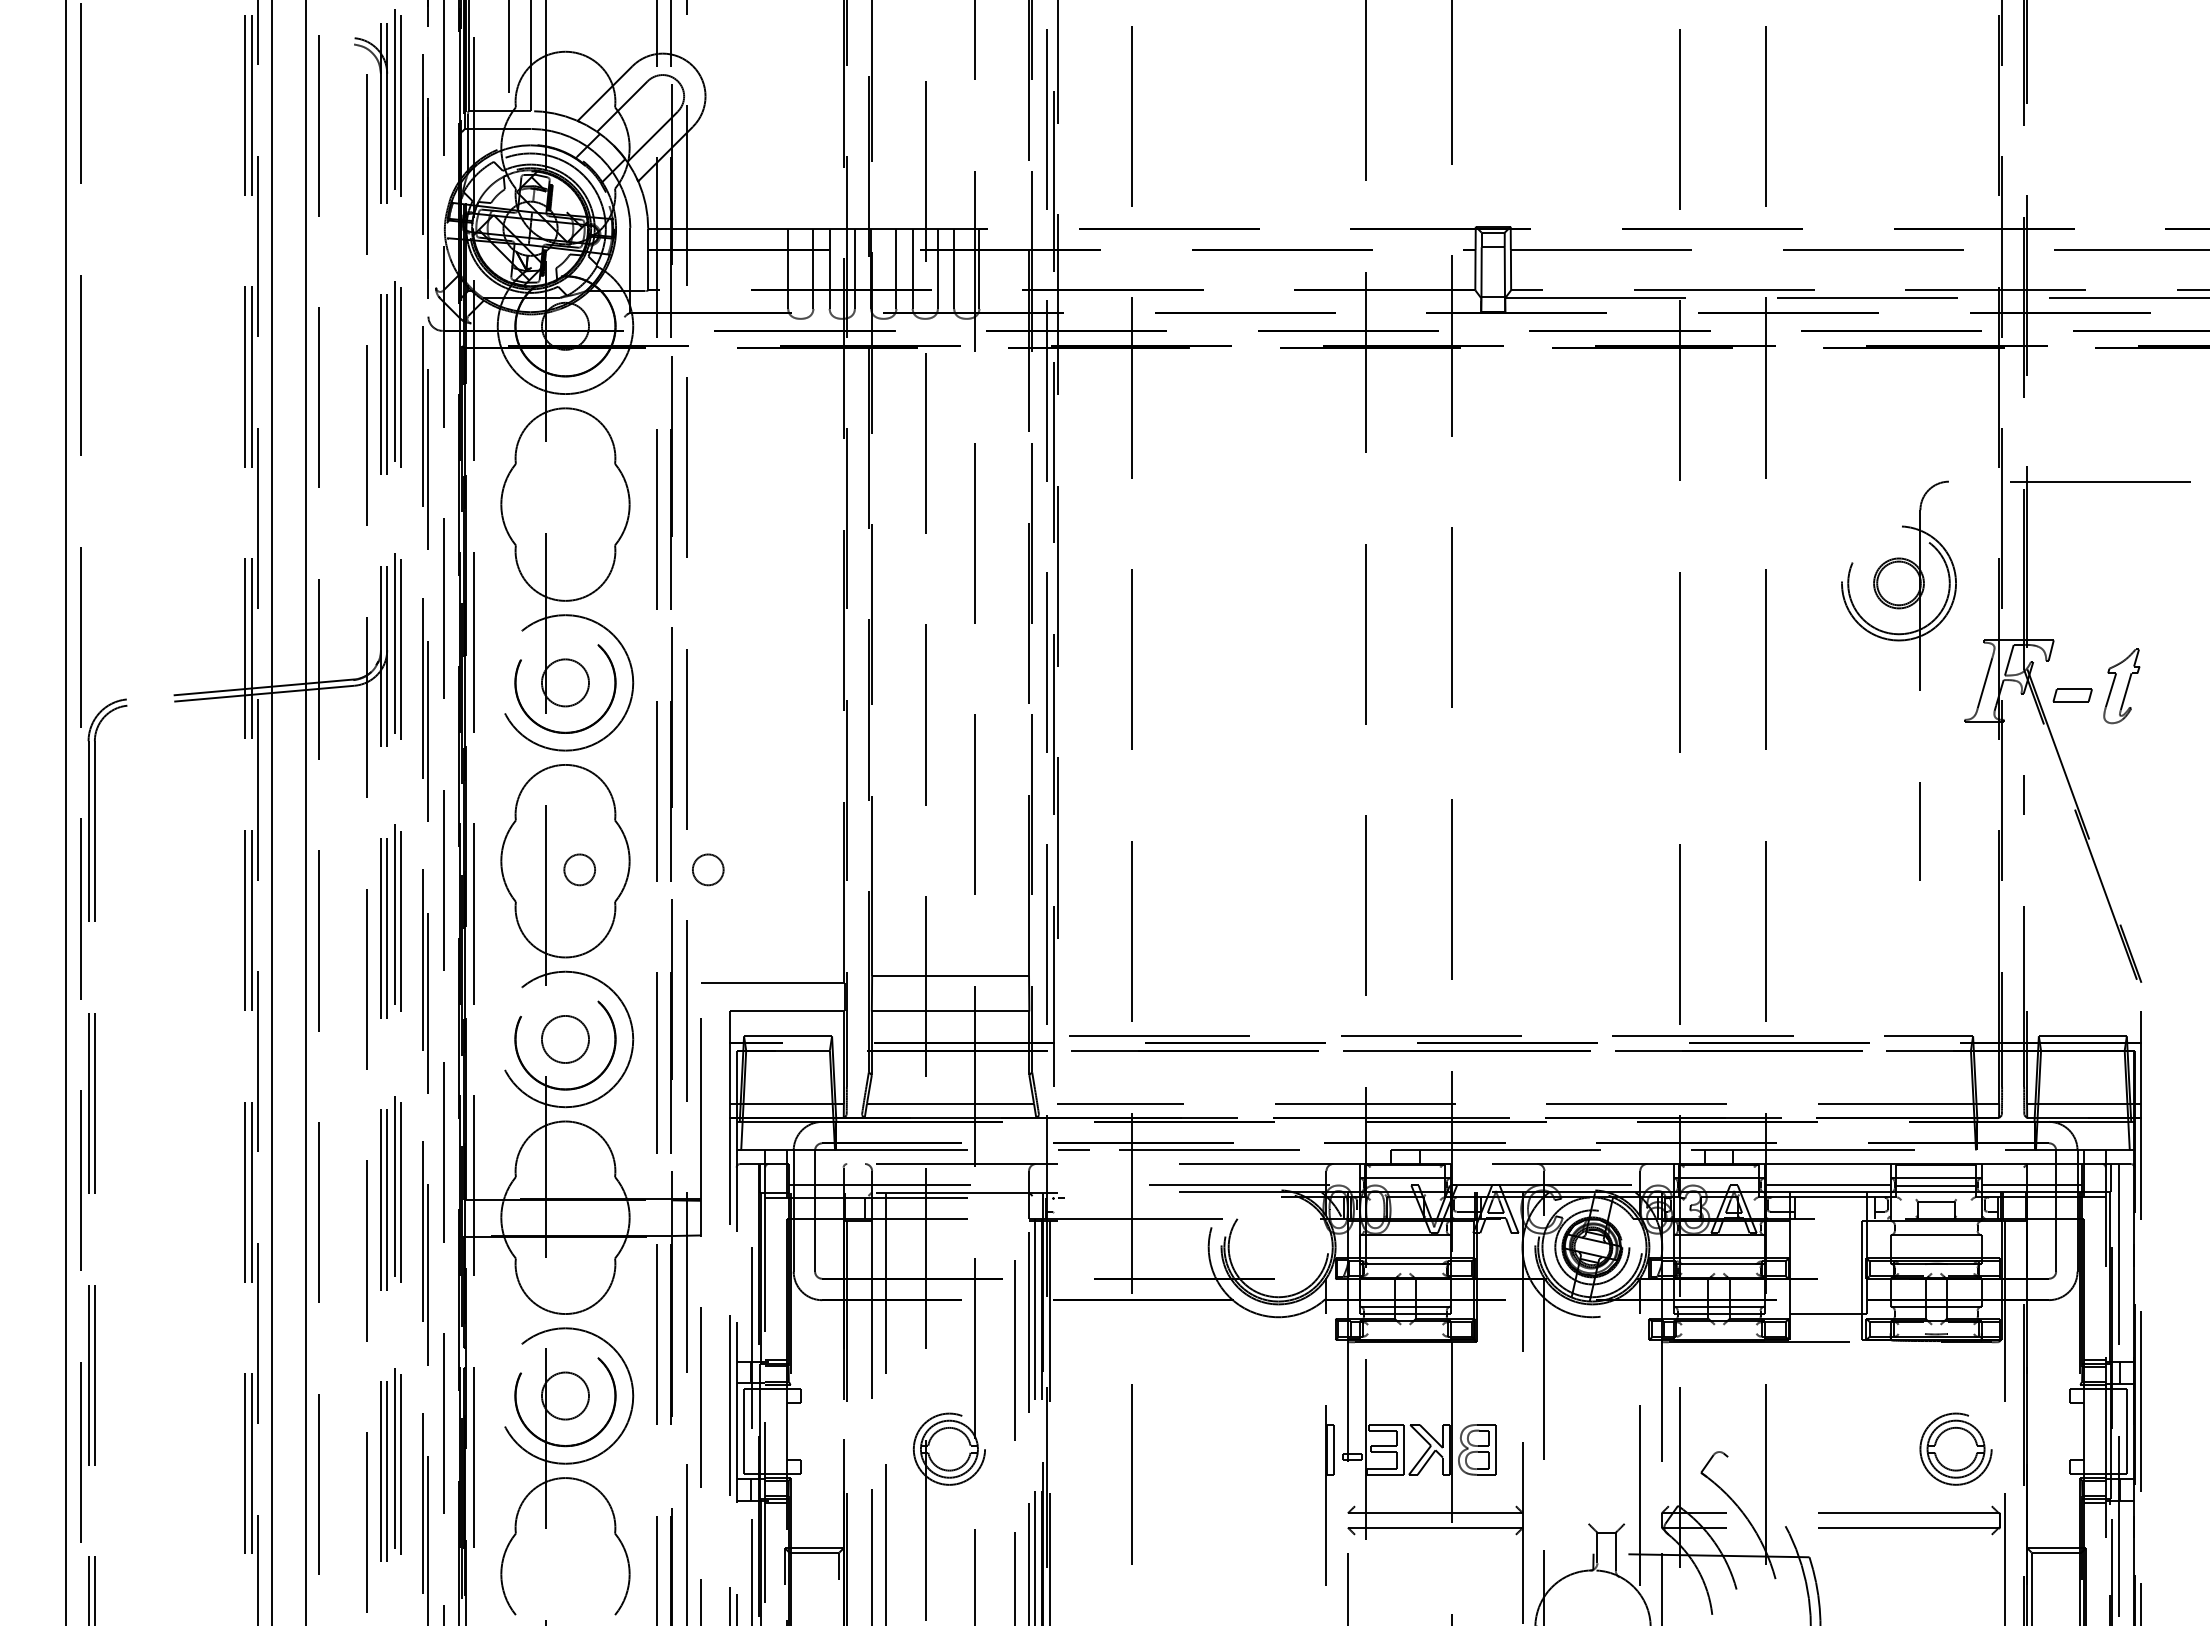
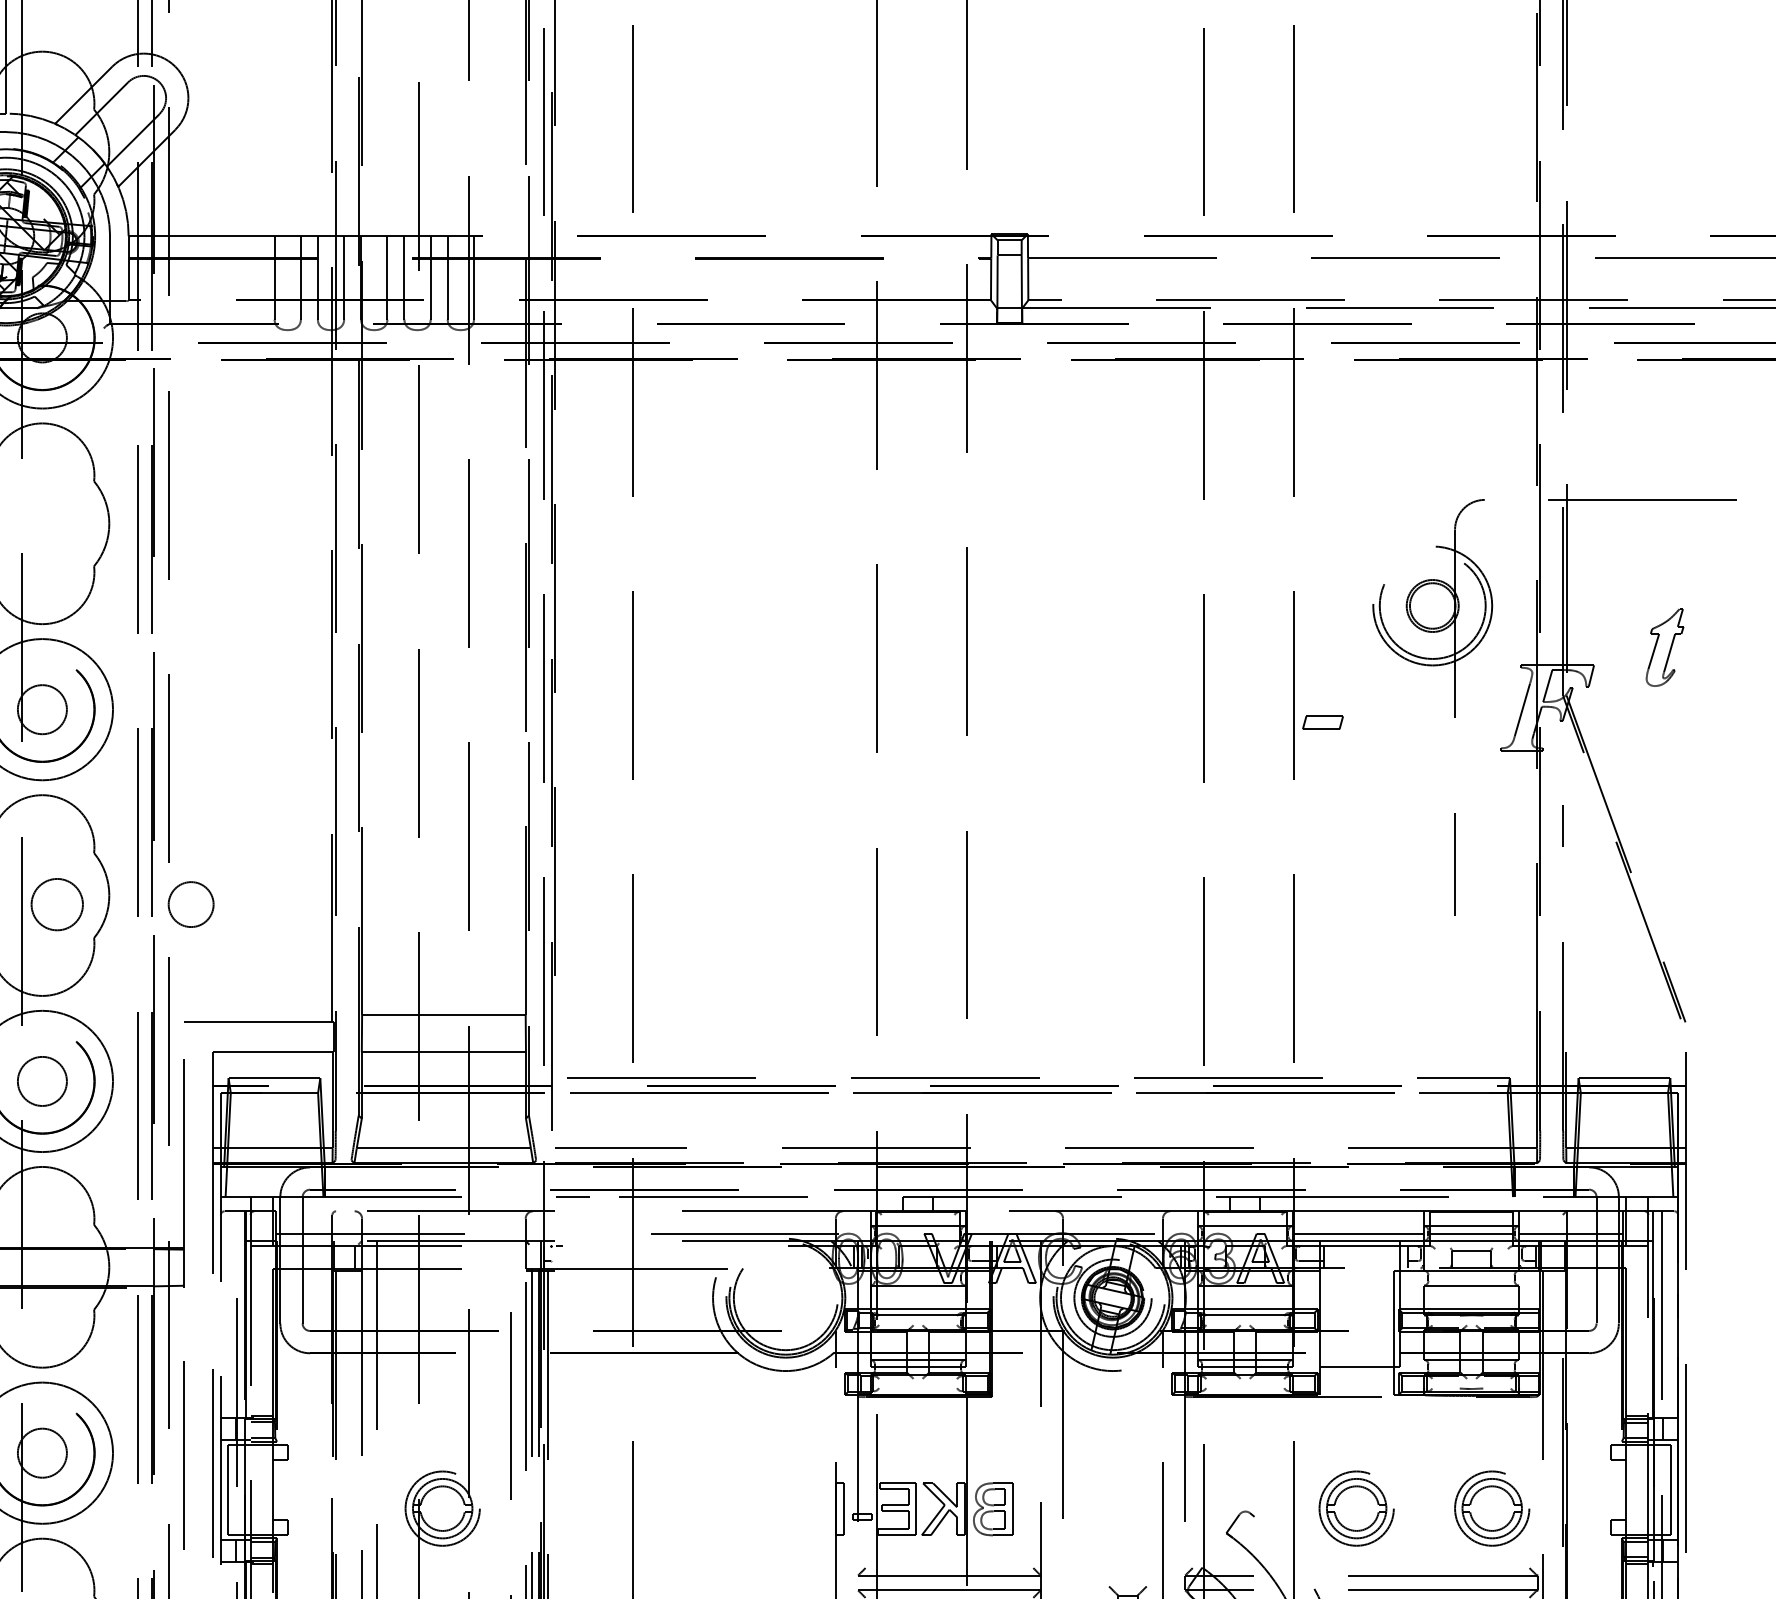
part: (2121, 686) -> (1664, 647), moved
part: (2072, 695) -> (1322, 722), moved
circle: (579, 869) -> (57, 904), size x1.6
circle: (708, 869) -> (191, 904), size x1.4
part: (1825, 1448) -> (1356, 1507), added

